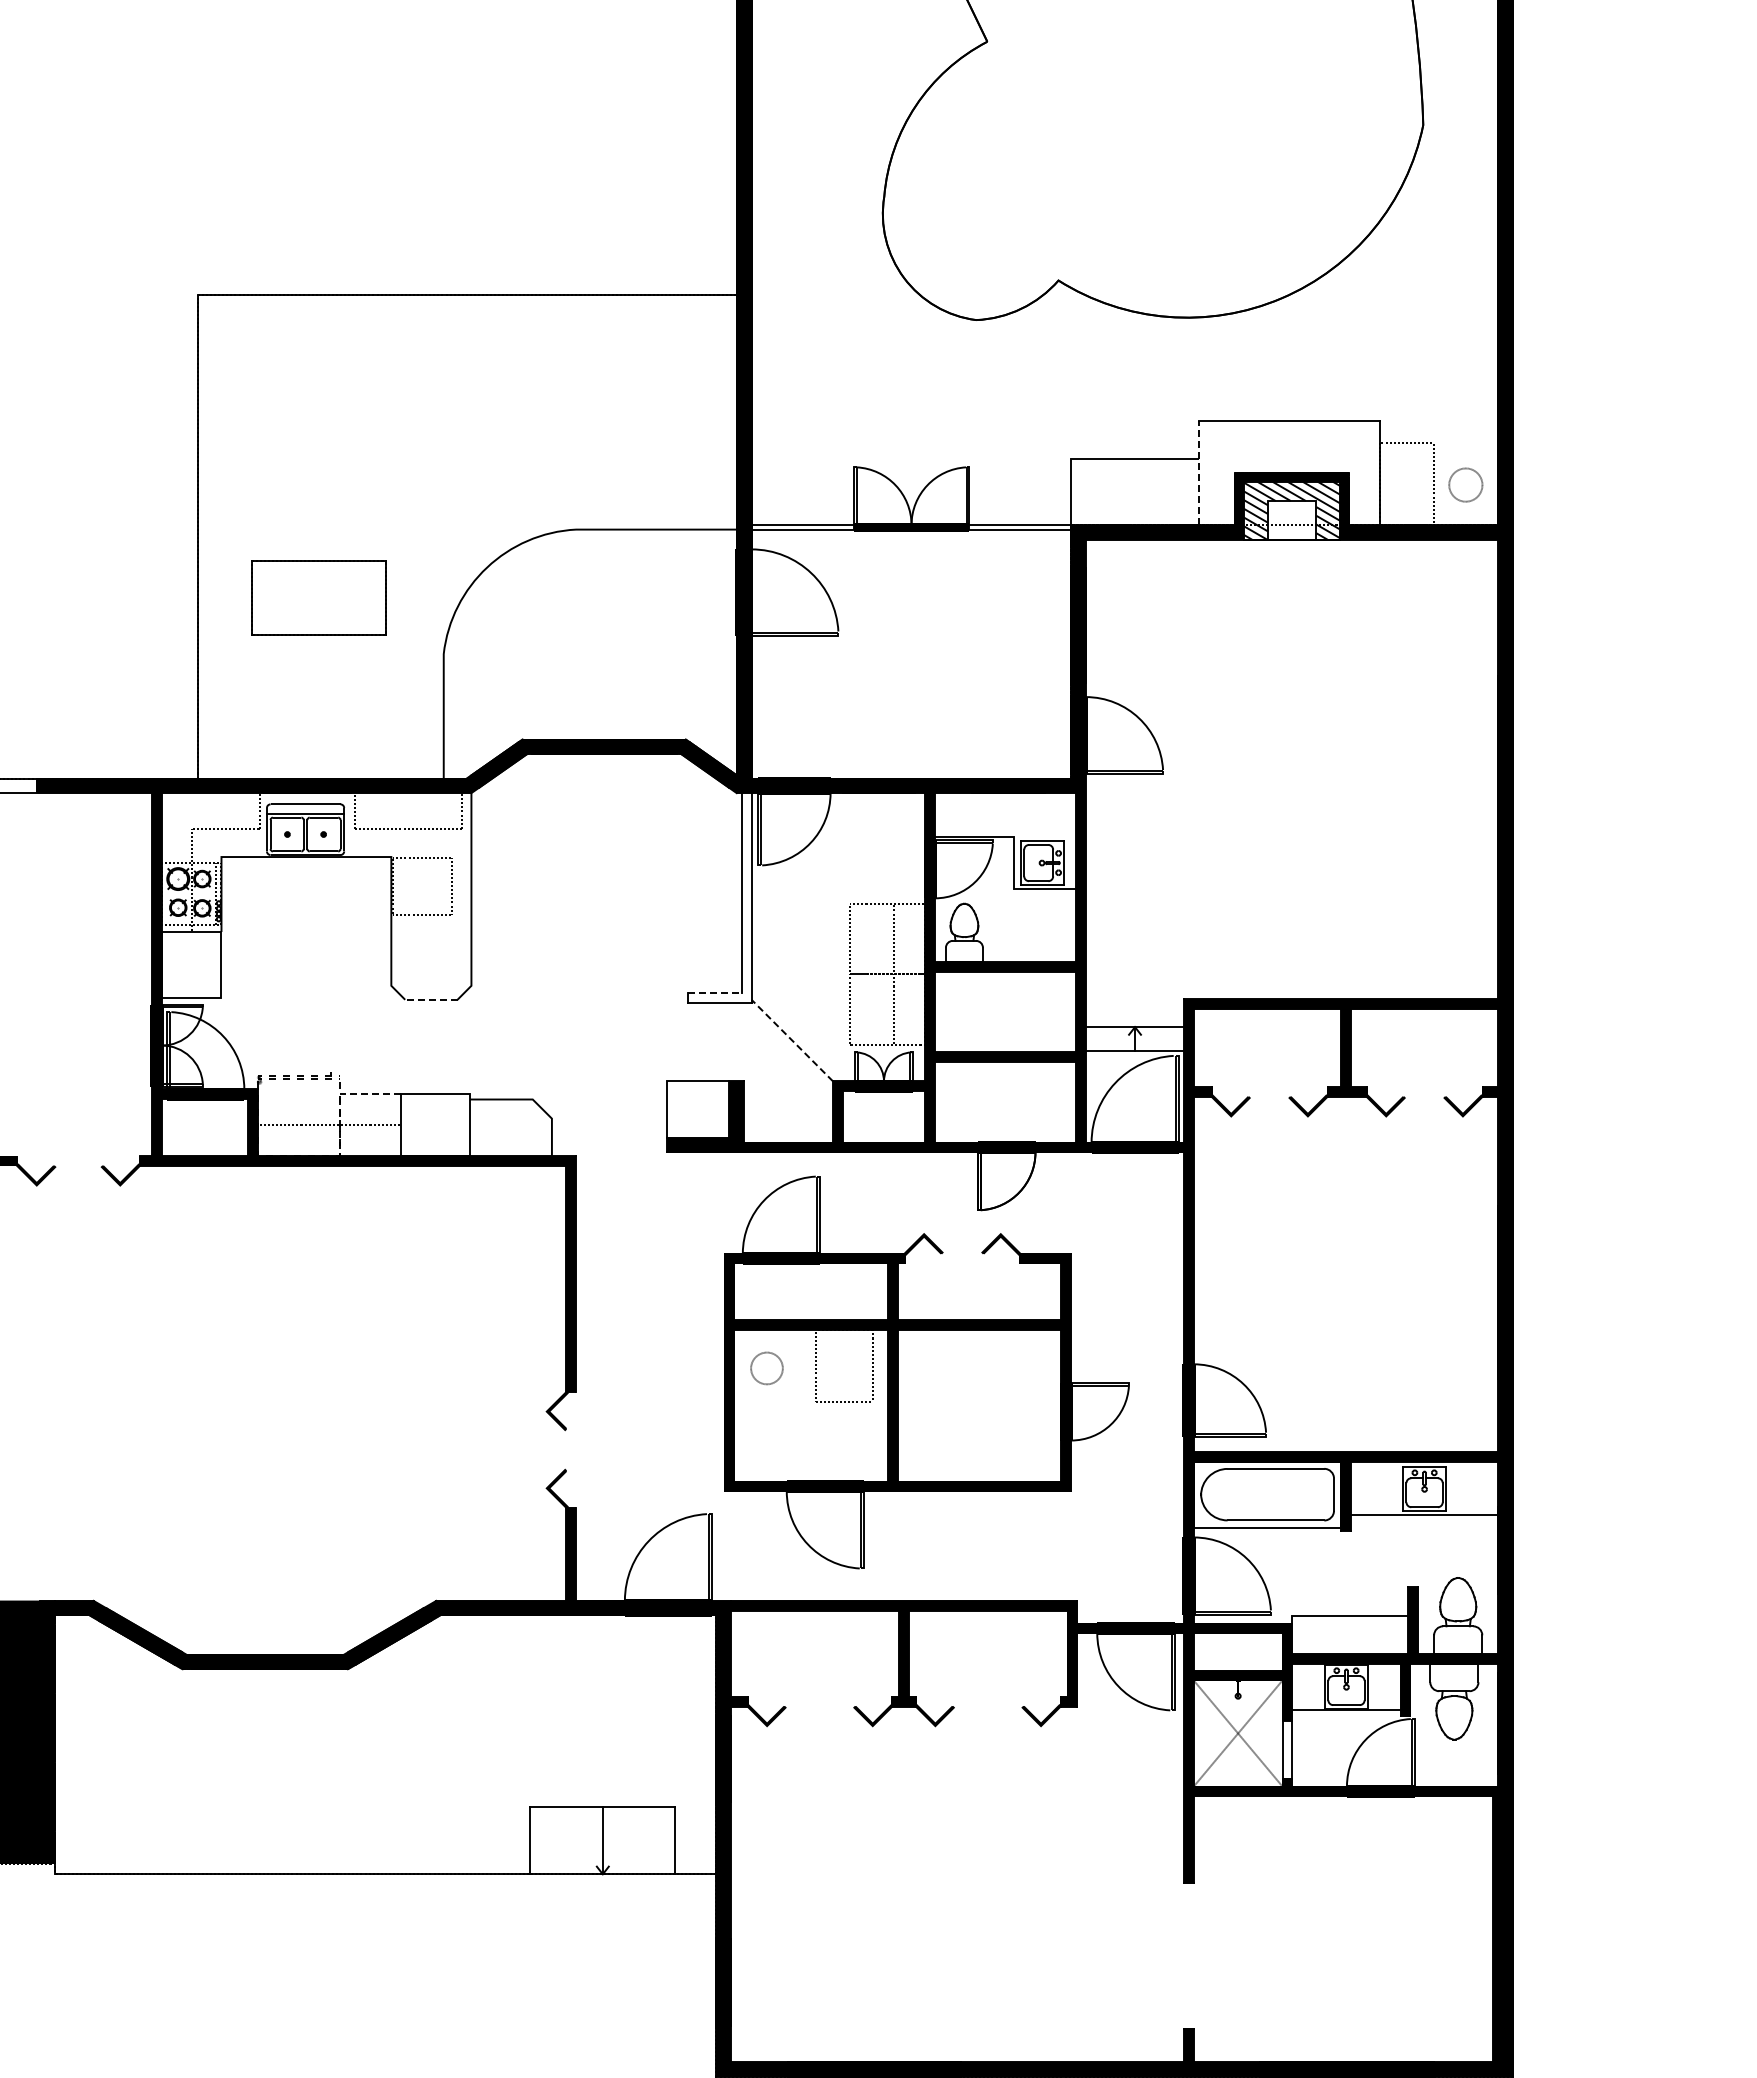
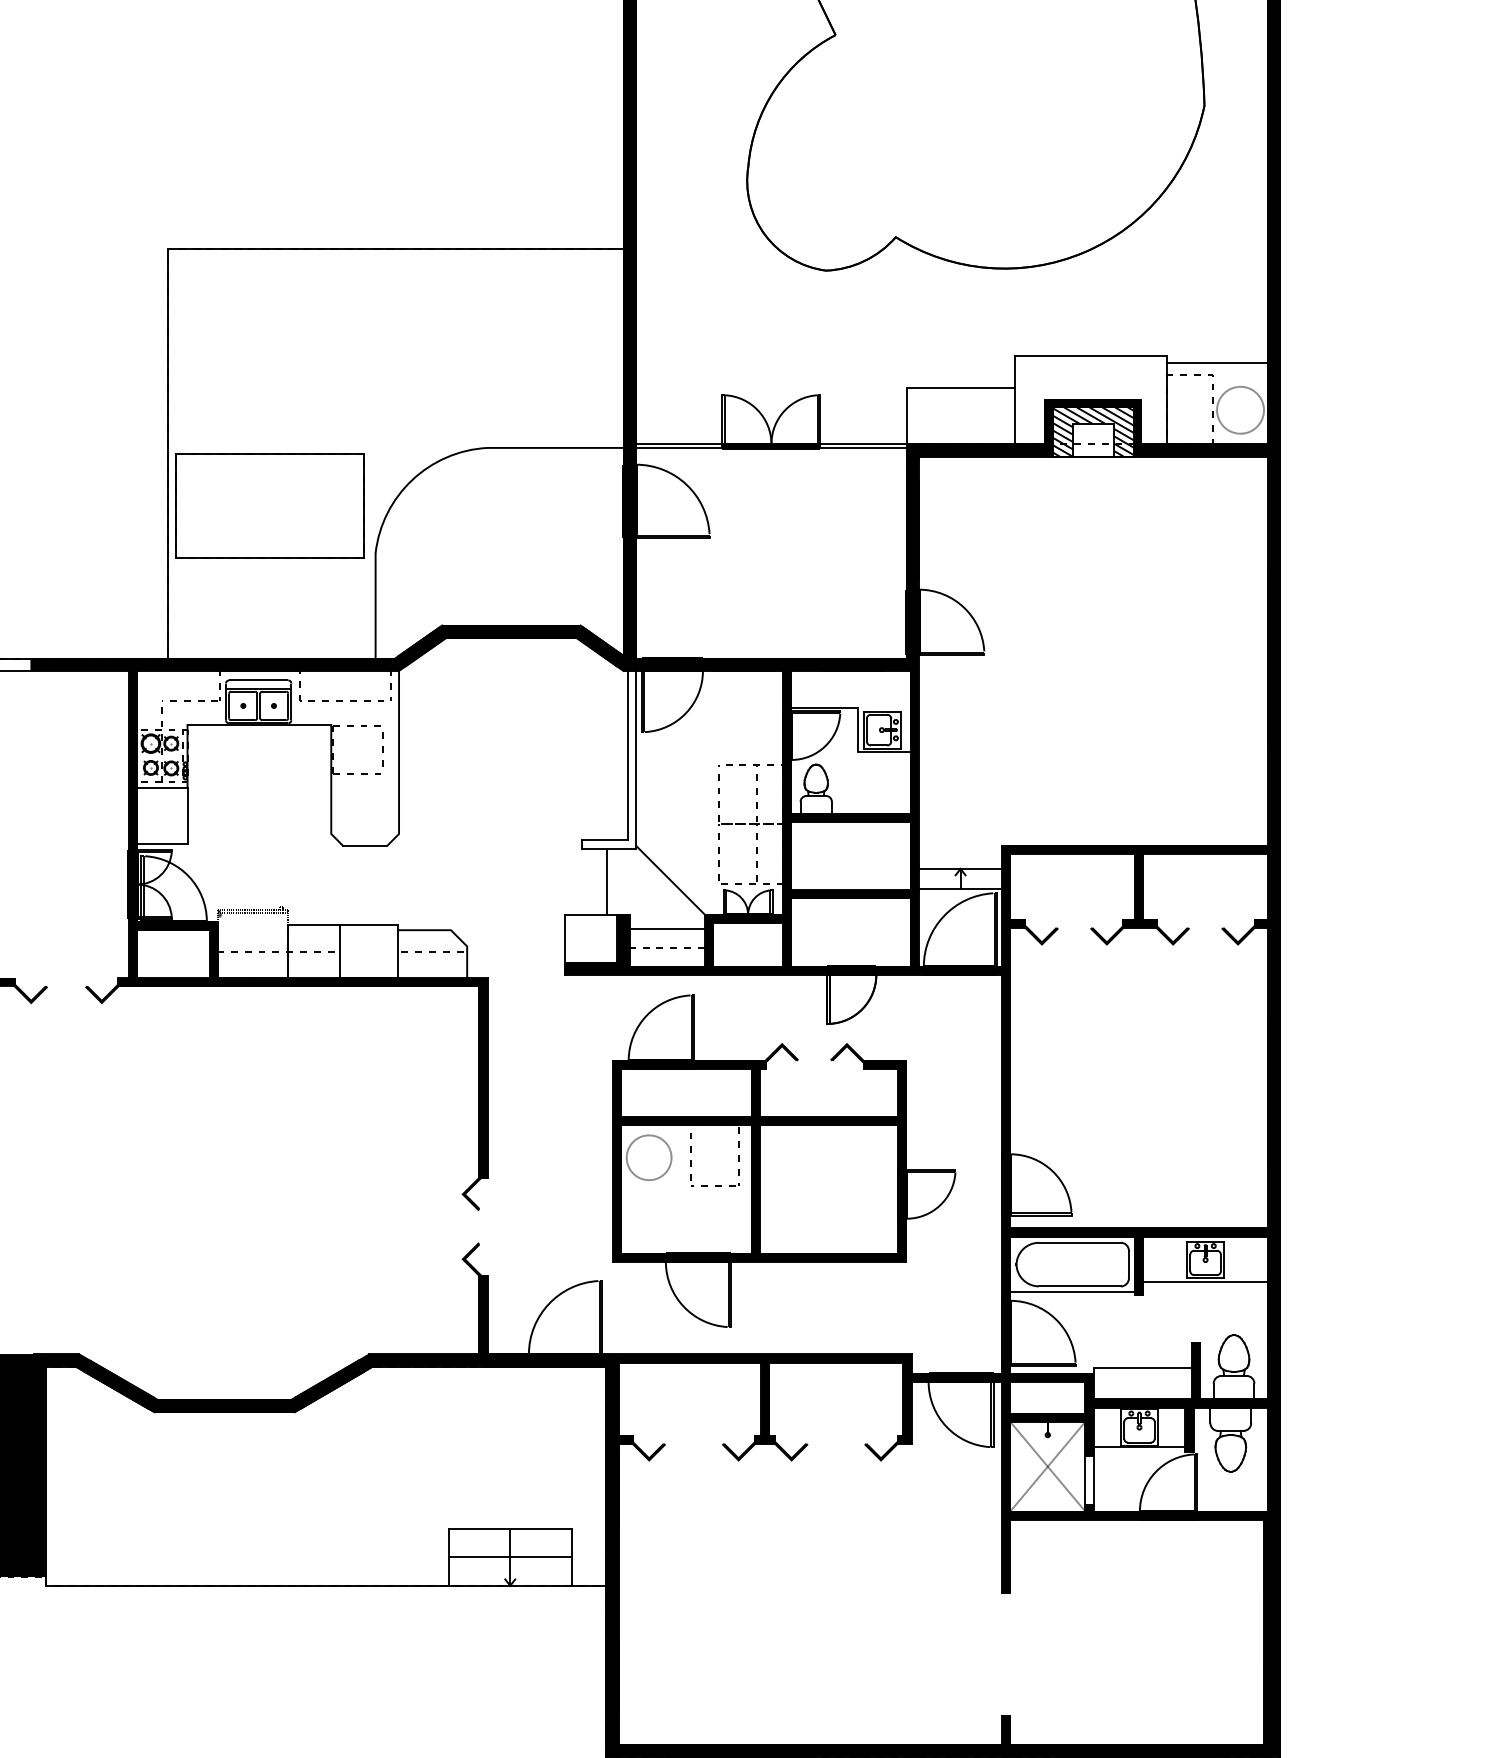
line: (1438, 429) -> (1217, 363), added
line: (1199, 472) -> (1015, 399), dashed -> solid
circle: (1465, 484) -> (1240, 409), size x1.67
part: (318, 597) -> (269, 505), size x1.67
line: (715, 993) -> (605, 840), dashed -> solid
line: (430, 999) -> (364, 845), dashed -> solid
line: (792, 1040) -> (670, 880), dashed -> solid
line: (717, 1042) -> (607, 881), added
line: (340, 1093) -> (288, 925), dashed -> solid
line: (787, 1097) -> (666, 928), added
line: (787, 1120) -> (666, 947), added
line: (510, 1124) -> (432, 951), added
circle: (766, 1367) -> (648, 1156), size x1.67
line: (602, 1840) -> (509, 1557), added

